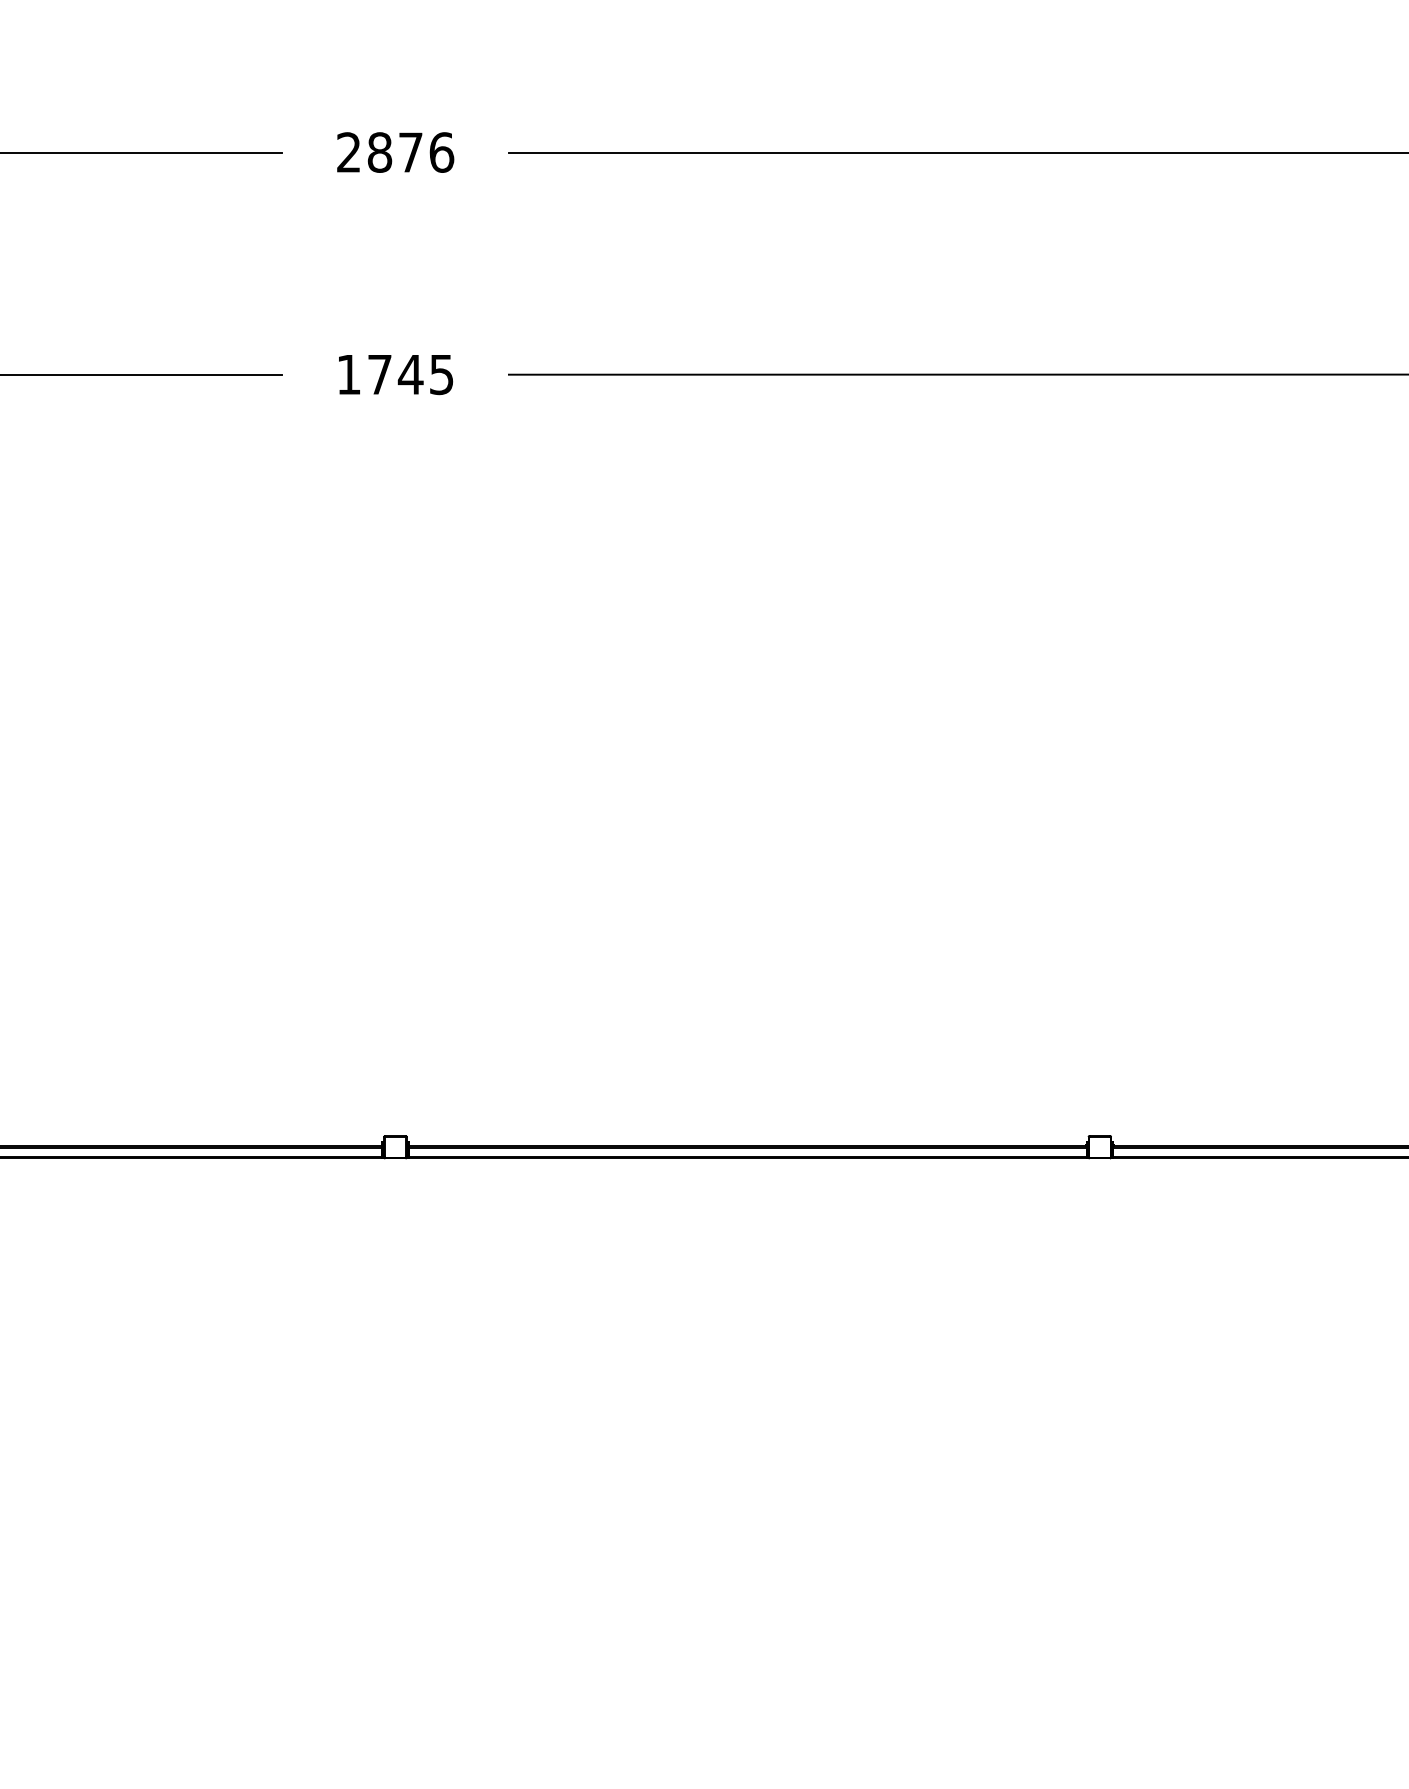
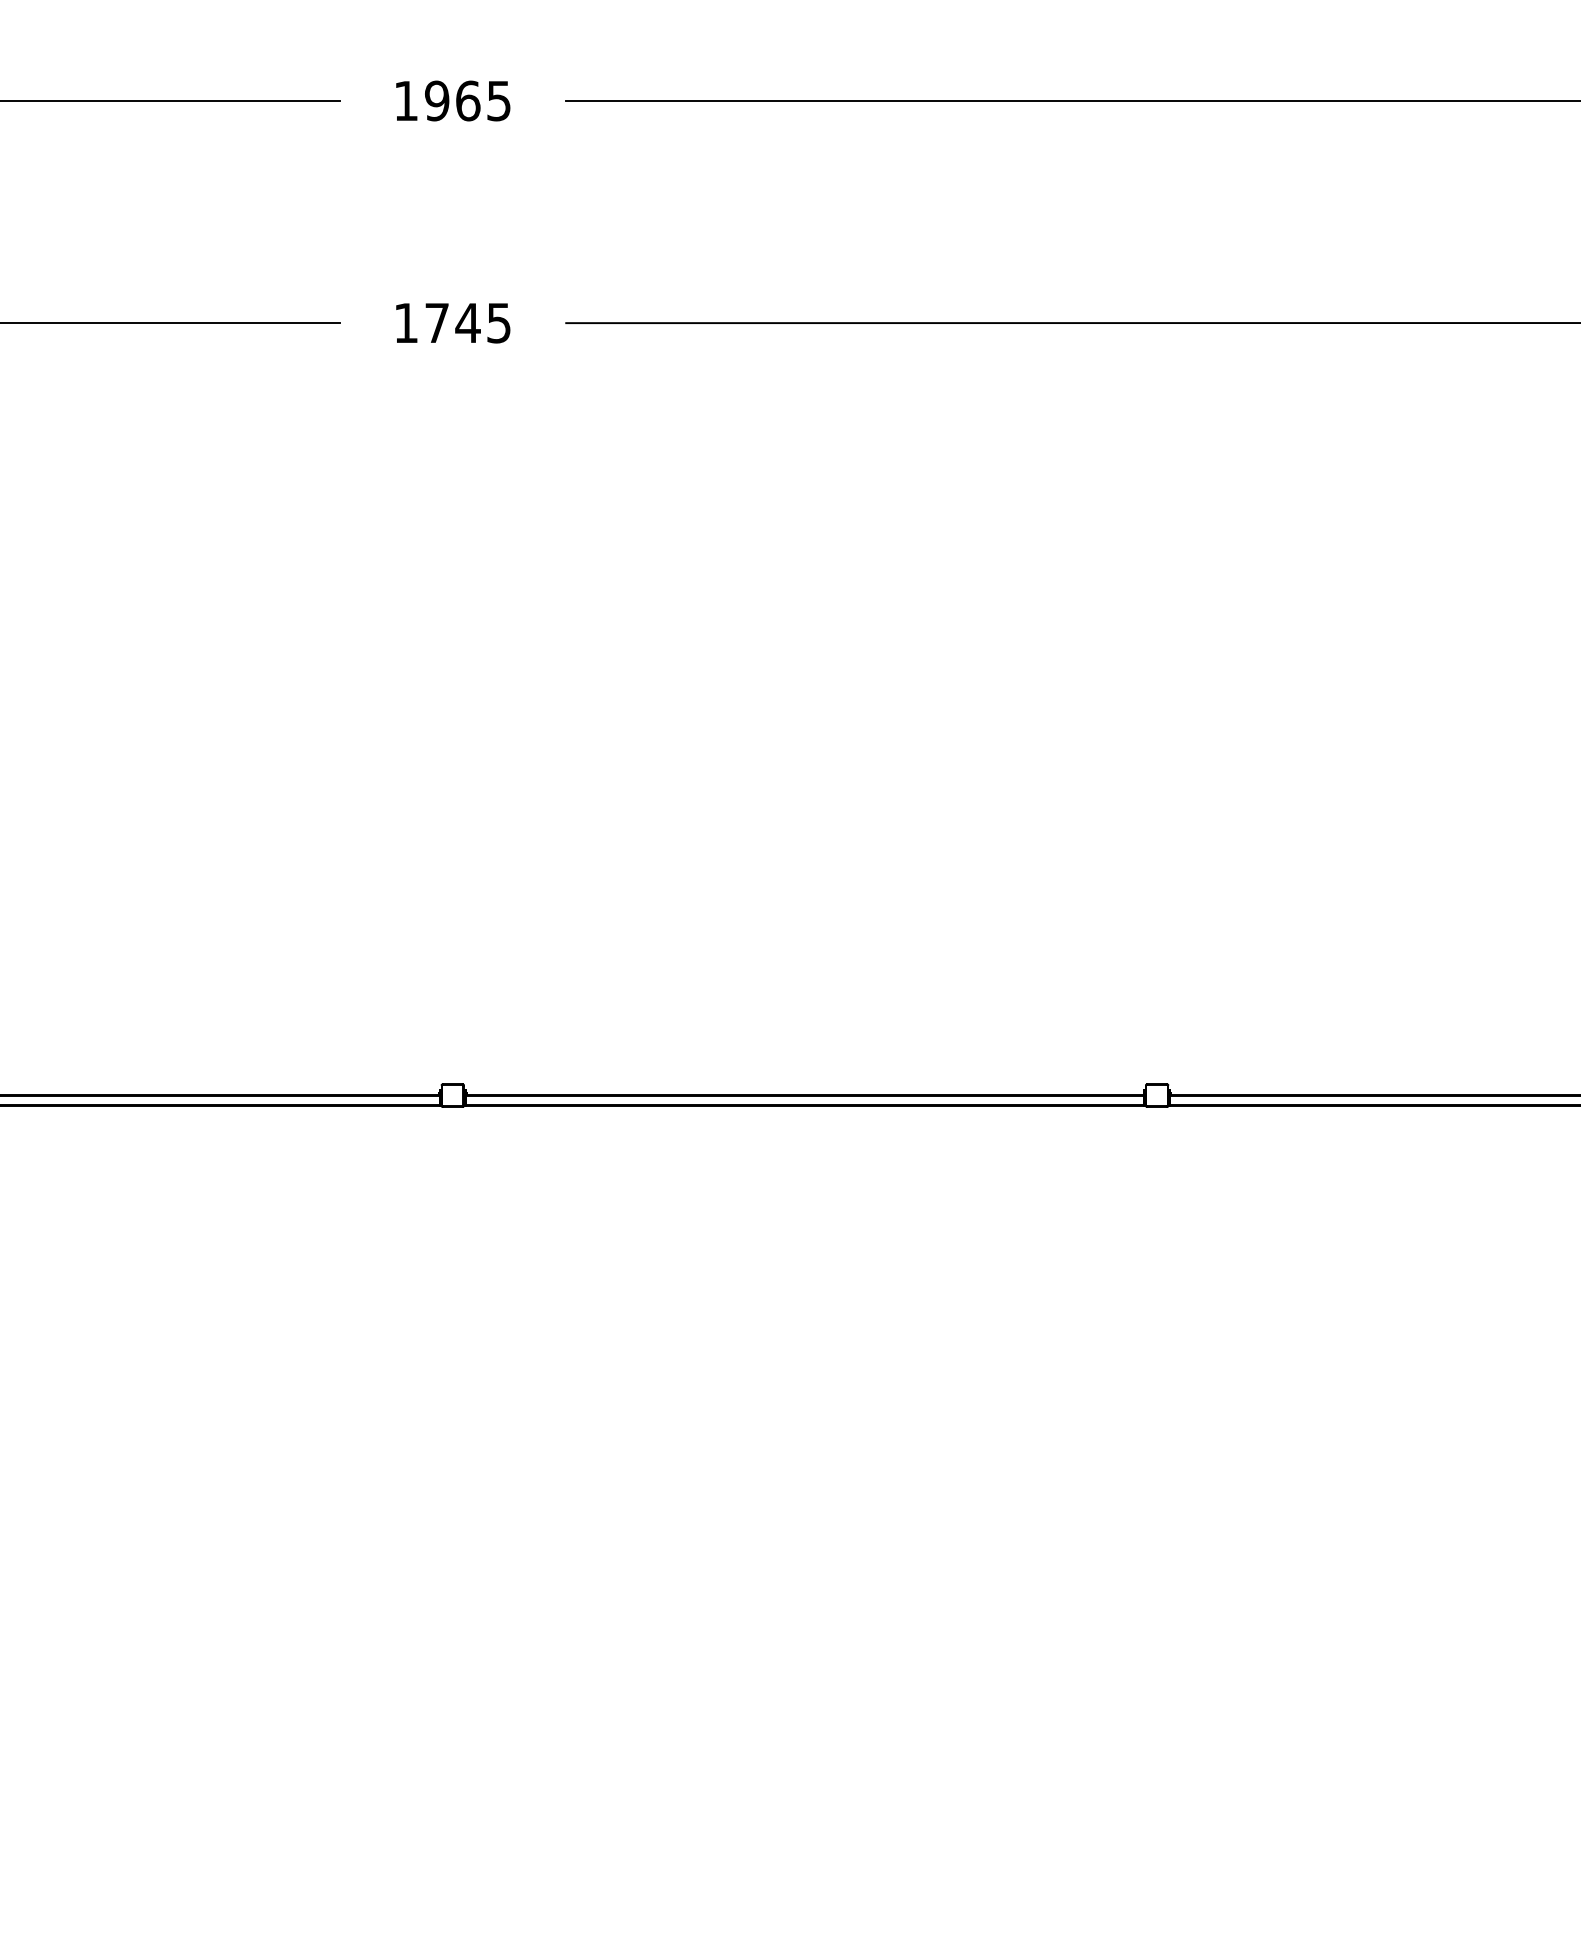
text: (395, 152) -> (452, 100), 2876 -> 1965

